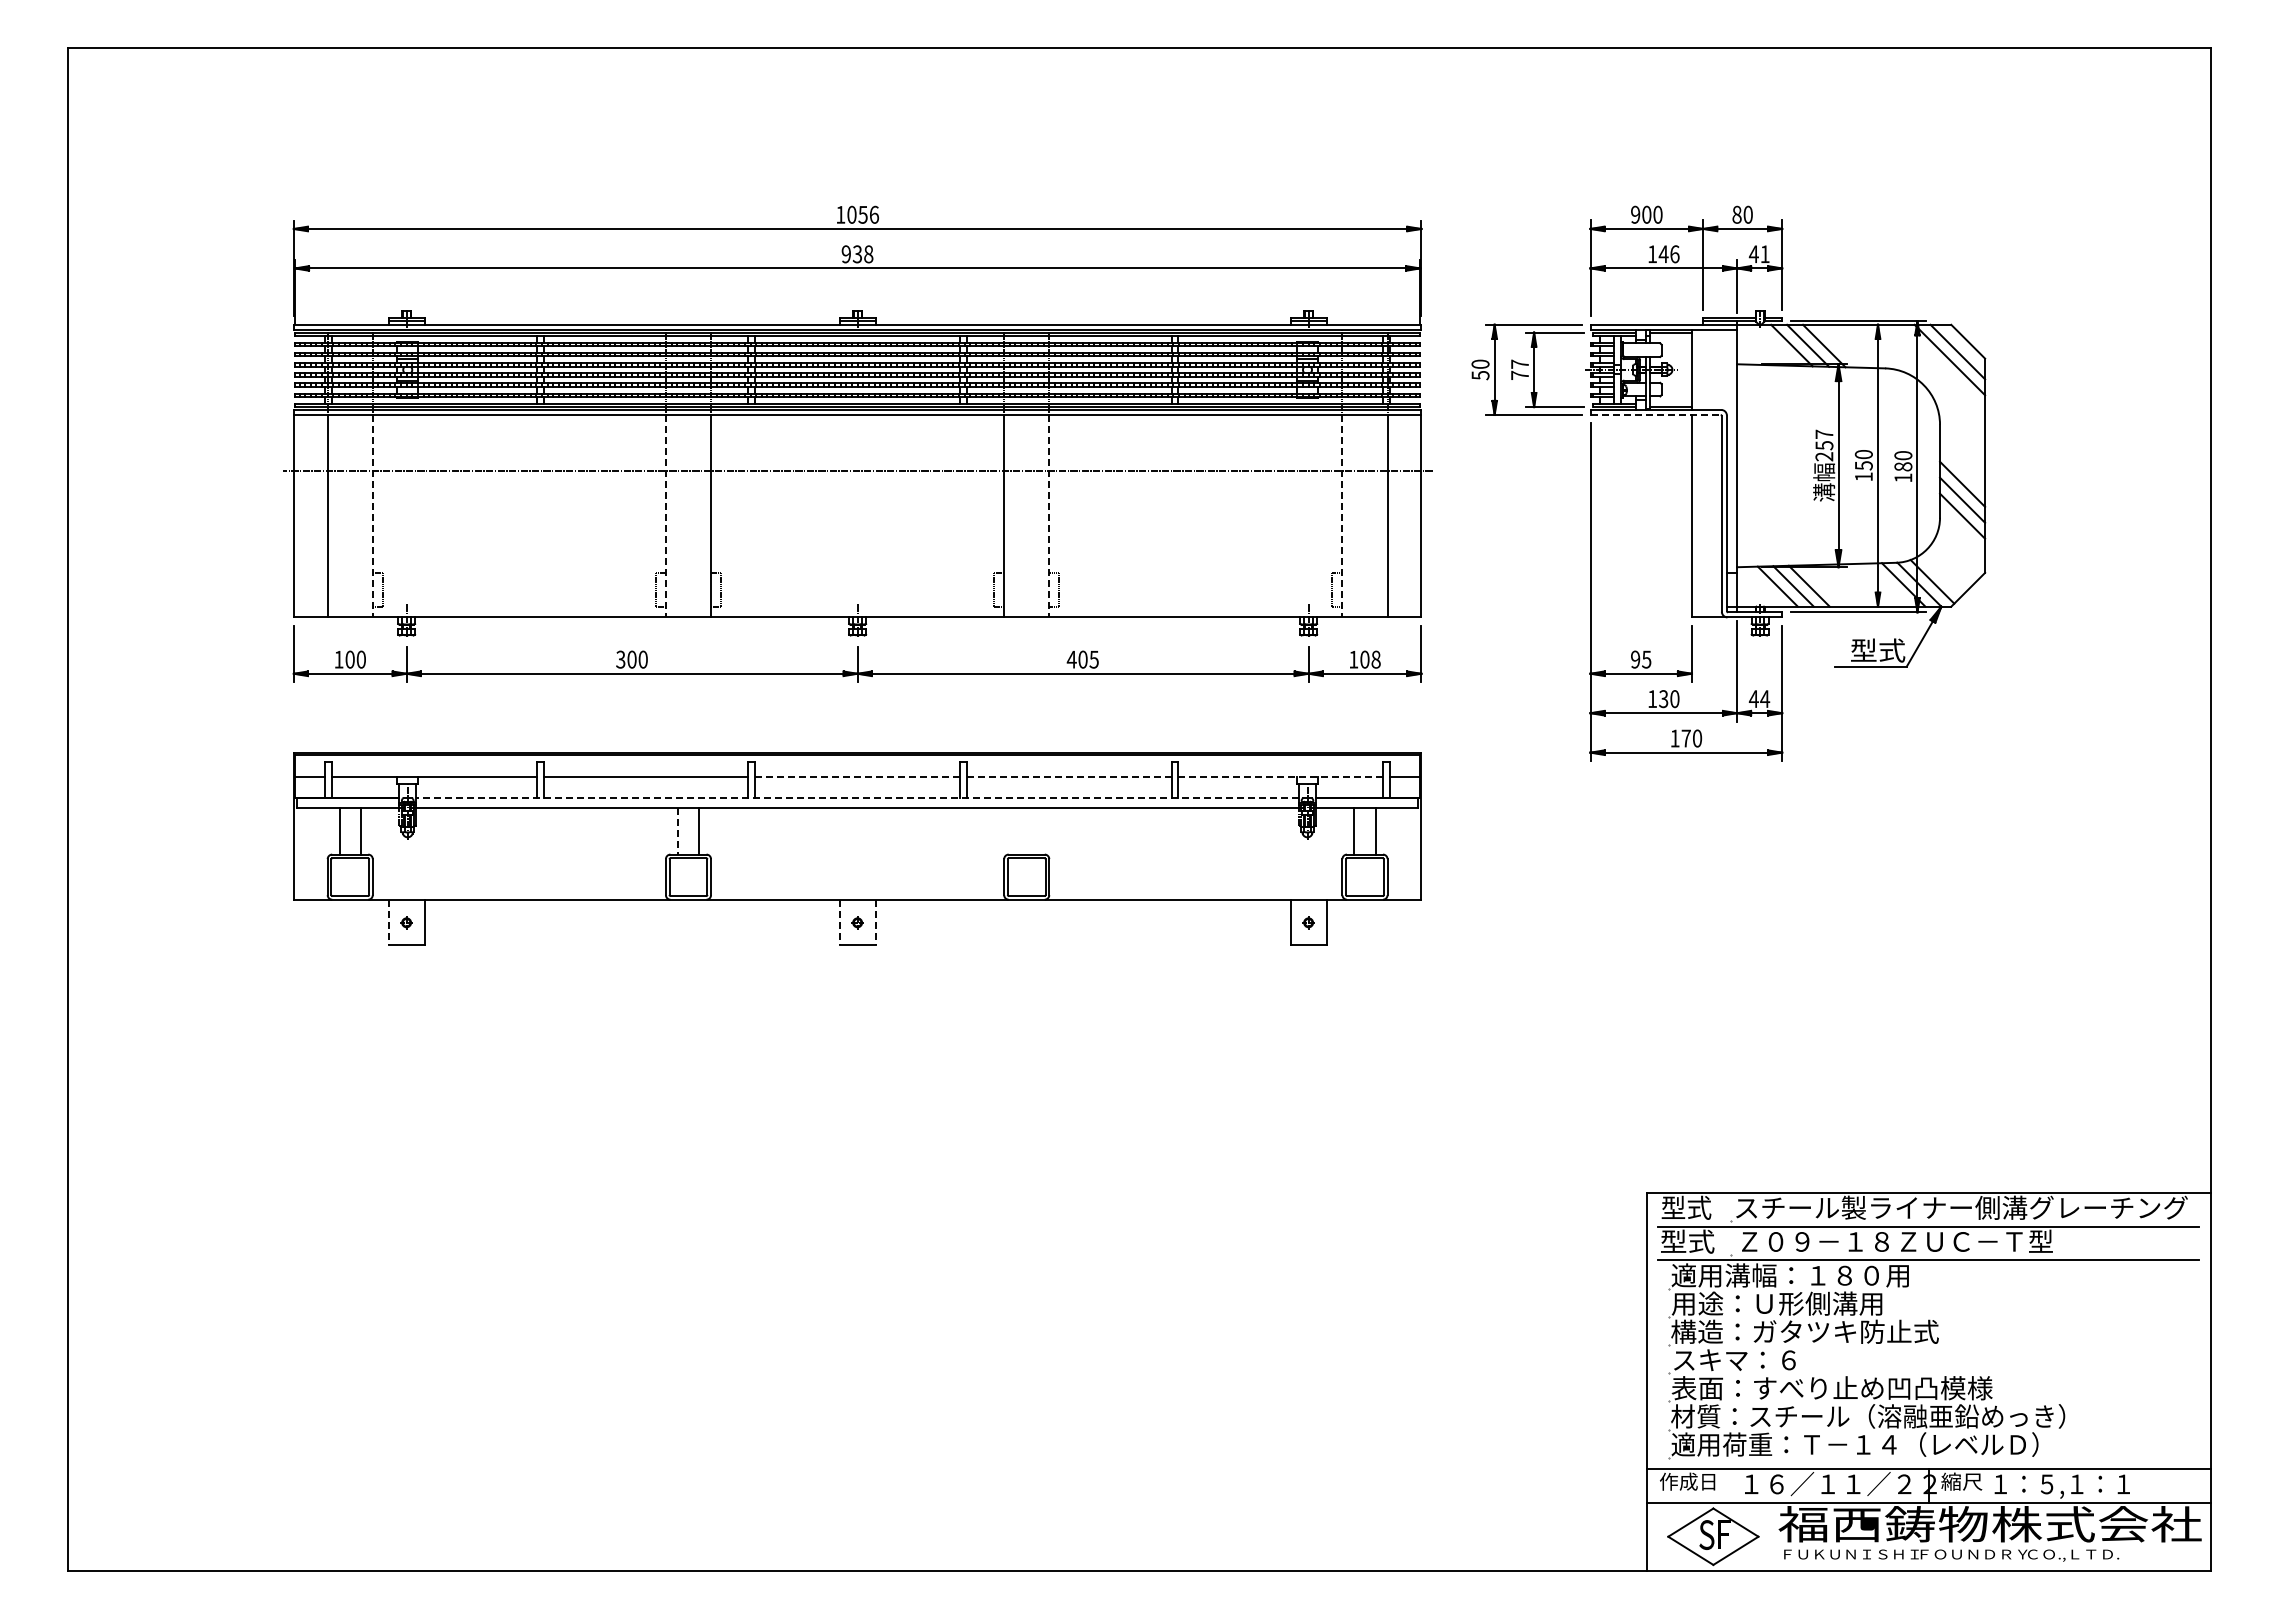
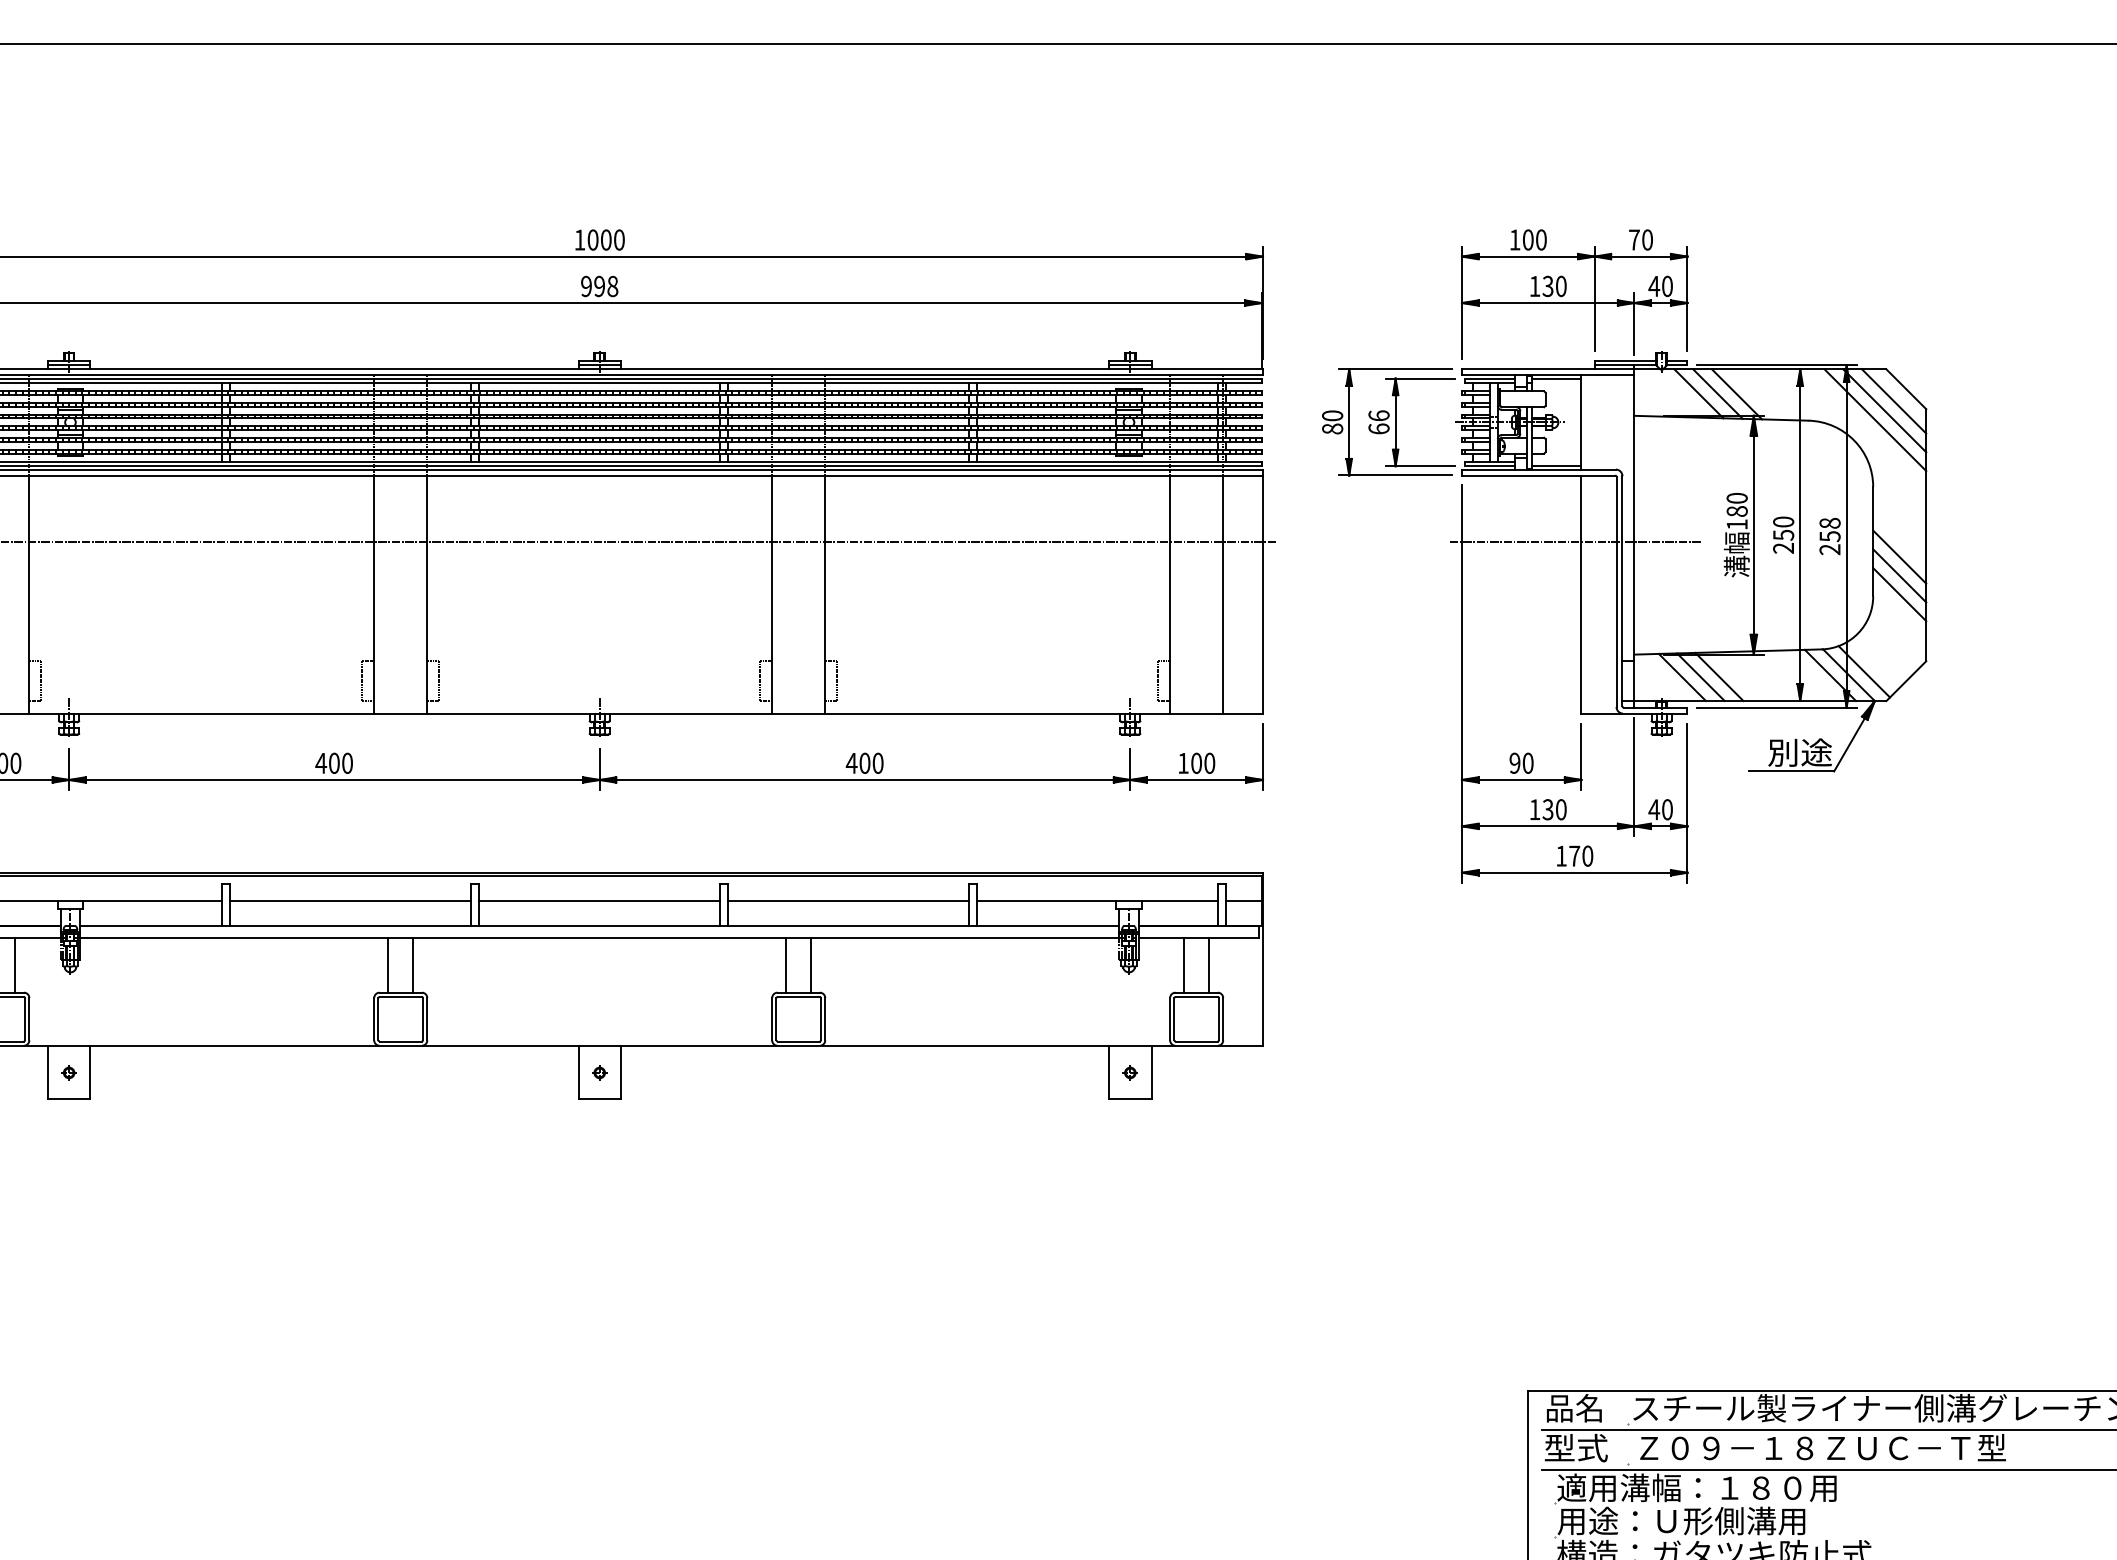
text: (868, 214) -> (612, 239), 1056 -> 1000
text: (1635, 214) -> (1514, 239), 900 -> 100
text: (1736, 214) -> (1633, 239), 80 -> 70
text: (857, 254) -> (599, 286), 938 -> 998
text: (1668, 254) -> (1553, 286), 146 -> 130
text: (1764, 254) -> (1666, 286), 41 -> 40
line: (1941, 367) -> (1874, 419), added
text: (1520, 369) -> (1379, 421), 77 -> 66
text: (1480, 375) -> (1332, 429), 50 -> 80
line: (1656, 415) -> (1539, 476), dashed -> solid
text: (1824, 445) -> (1737, 511), 257 -> 180
text: (1903, 466) -> (1830, 536), 180 -> 258
line: (1686, 471) -> (1574, 541), added
text: (1863, 476) -> (1783, 547), 150 -> 250
line: (372, 516) -> (29, 594), dashed -> solid
line: (665, 516) -> (373, 594), dashed -> solid
line: (1049, 516) -> (825, 594), dashed -> solid
line: (1342, 516) -> (1170, 594), dashed -> solid
text: (1877, 650) -> (1799, 752), 型式 -> 別途
text: (620, 659) -> (320, 763), 300 -> 400
text: (1093, 659) -> (877, 763), 405 -> 400
text: (1375, 659) -> (1209, 763), 108 -> 100
text: (1646, 659) -> (1527, 763), 95 -> 90
text: (1765, 699) -> (1667, 810), 44 -> 40
line: (857, 776) -> (599, 900), dashed -> solid
line: (1068, 776) -> (847, 900), dashed -> solid
line: (1280, 776) -> (1097, 900), dashed -> solid
line: (857, 798) -> (599, 926), dashed -> solid
line: (677, 831) -> (387, 965), dashed -> solid
line: (1016, 831) -> (786, 965), added
line: (1037, 831) -> (811, 965), added
line: (388, 922) -> (47, 1072), dashed -> solid
line: (839, 922) -> (578, 1072), dashed -> solid
line: (875, 922) -> (620, 1072), dashed -> solid
text: (1686, 1207) -> (1574, 1407), 型式 -> 品名

